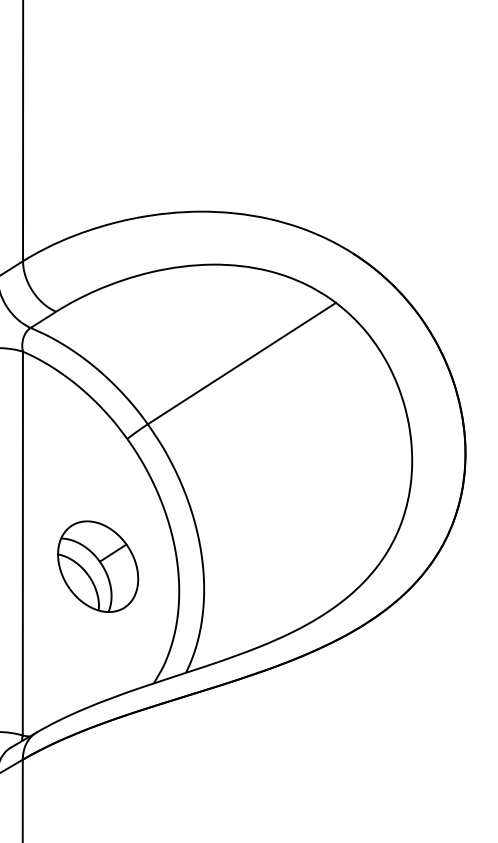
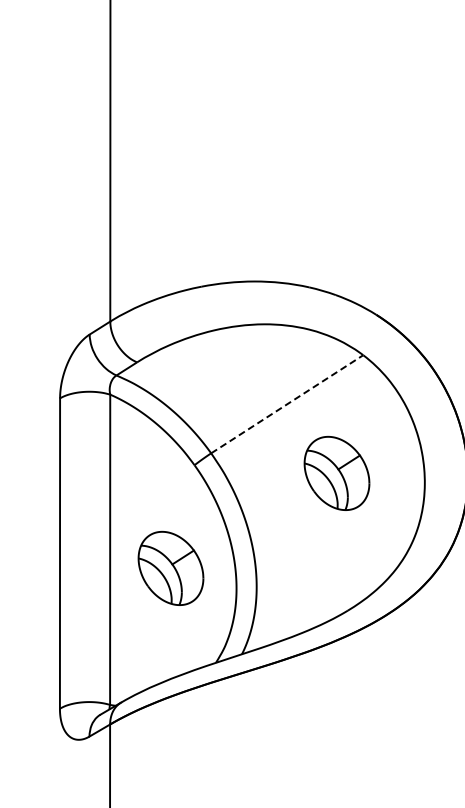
line: (242, 363) -> (287, 404), solid -> dashed
part: (302, 447) -> (336, 472), added

